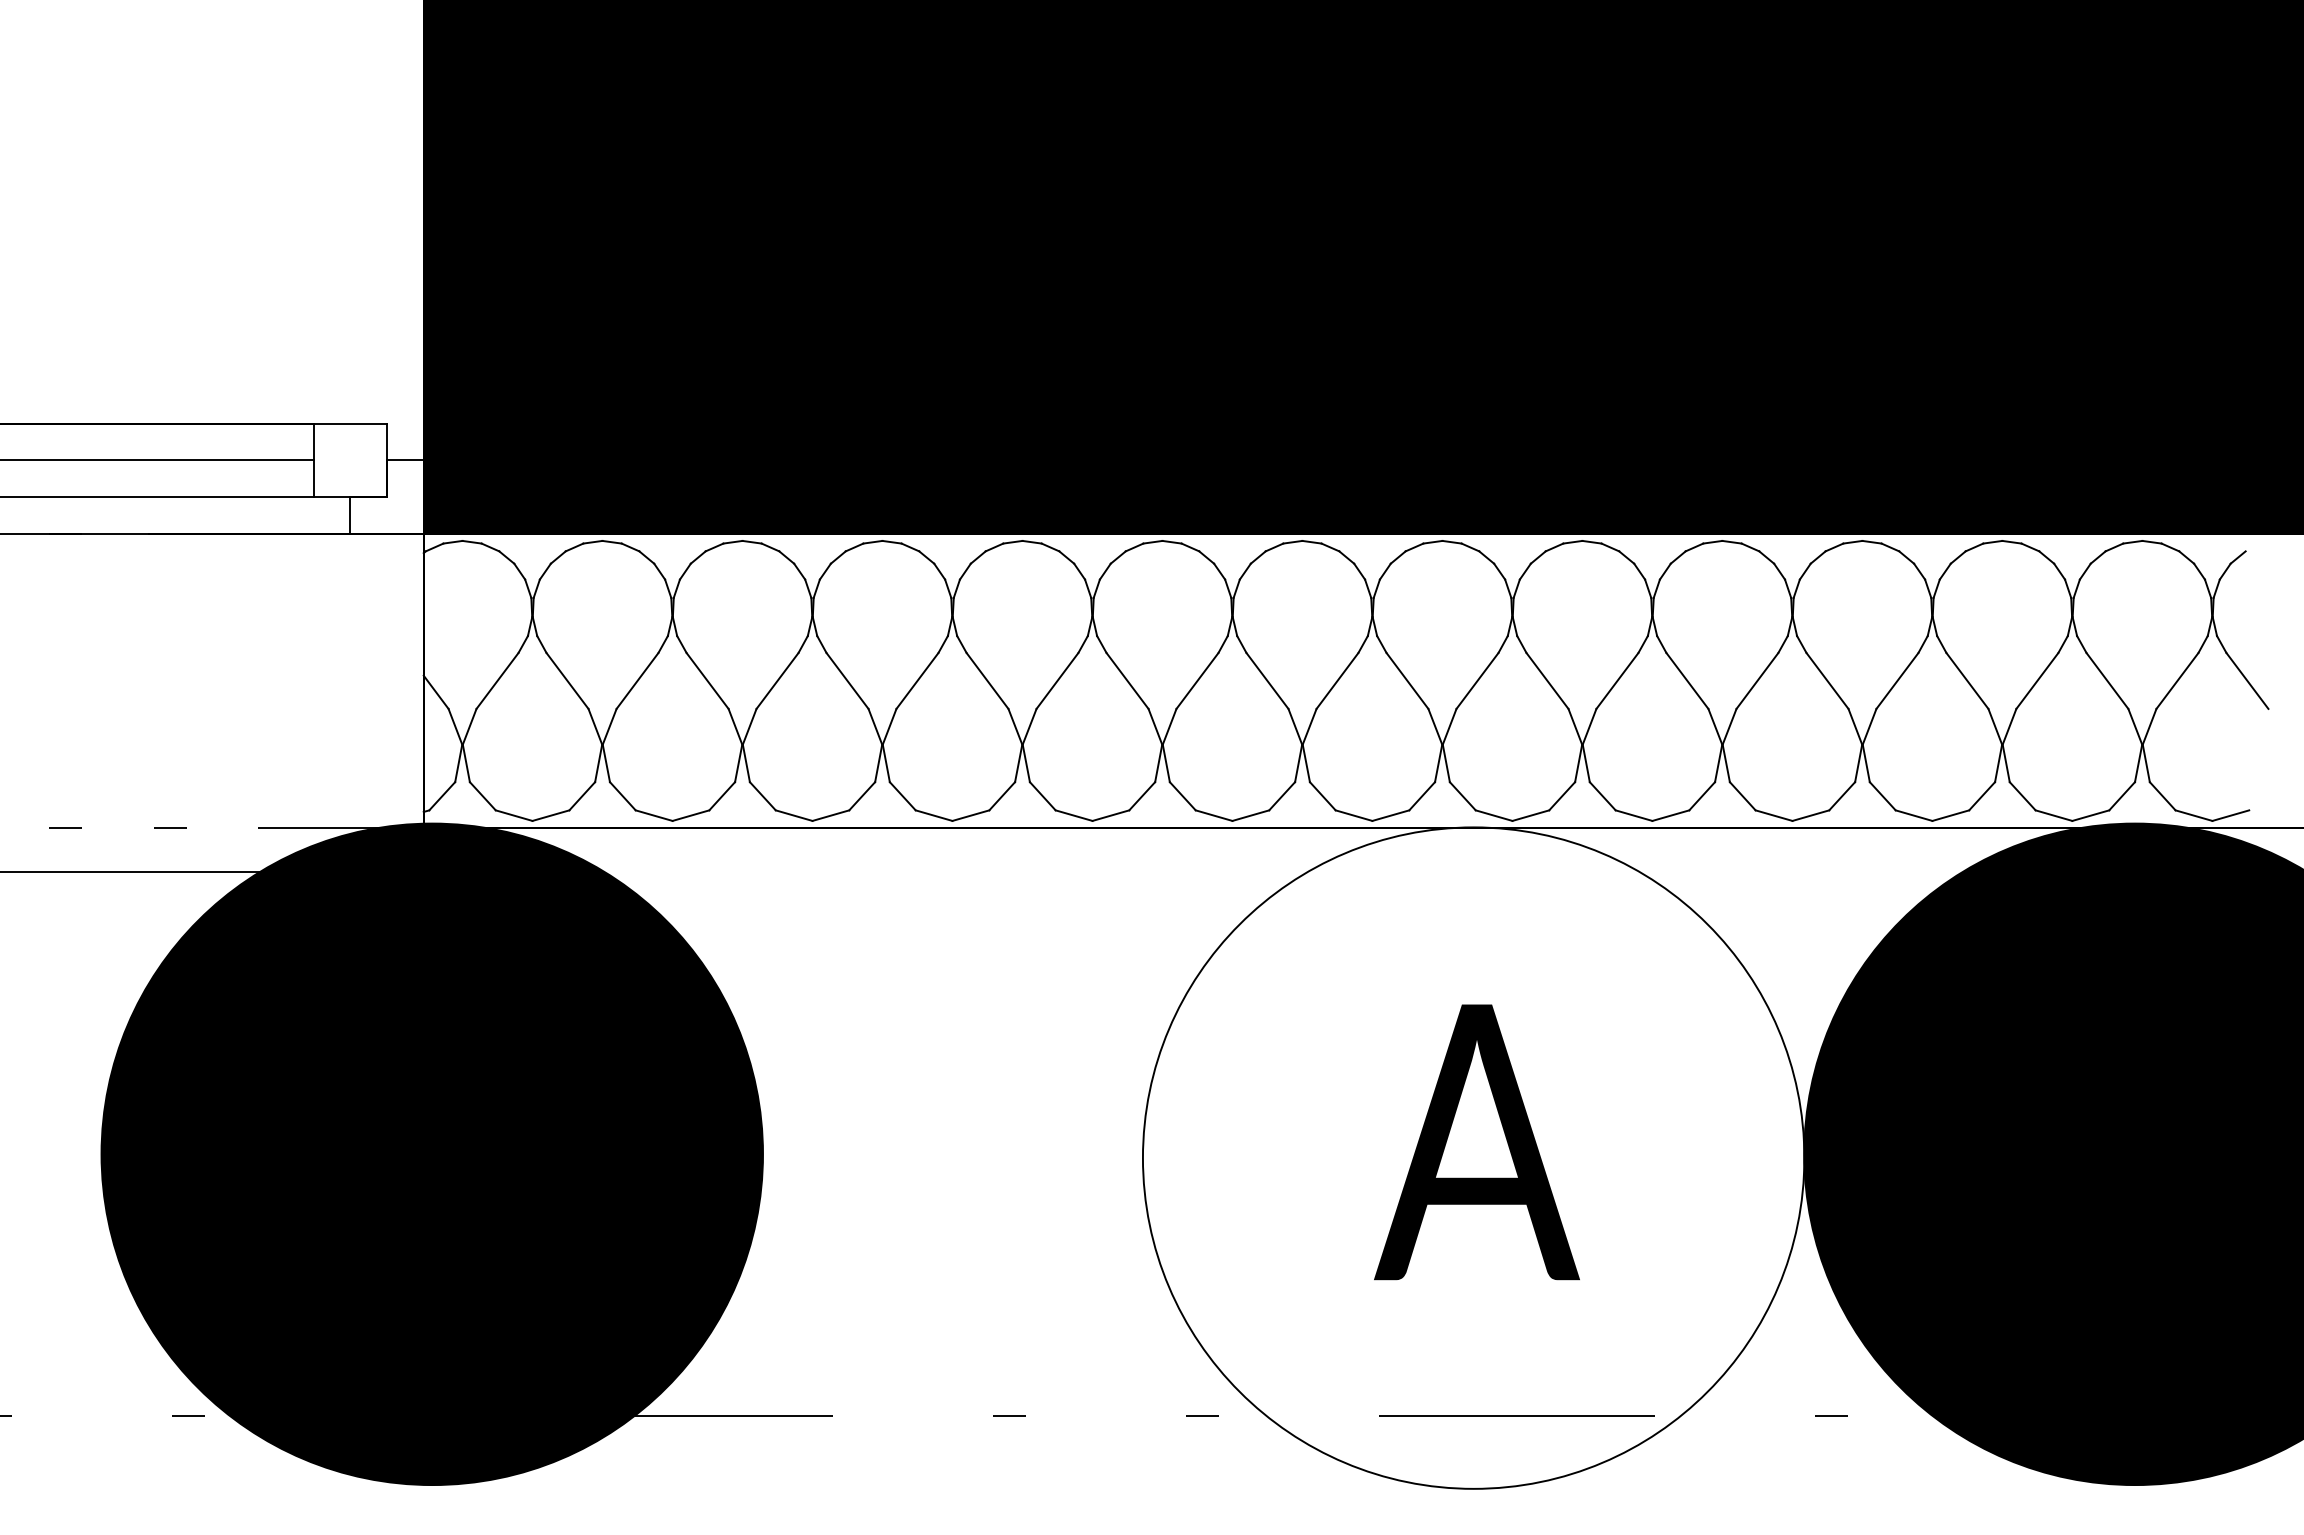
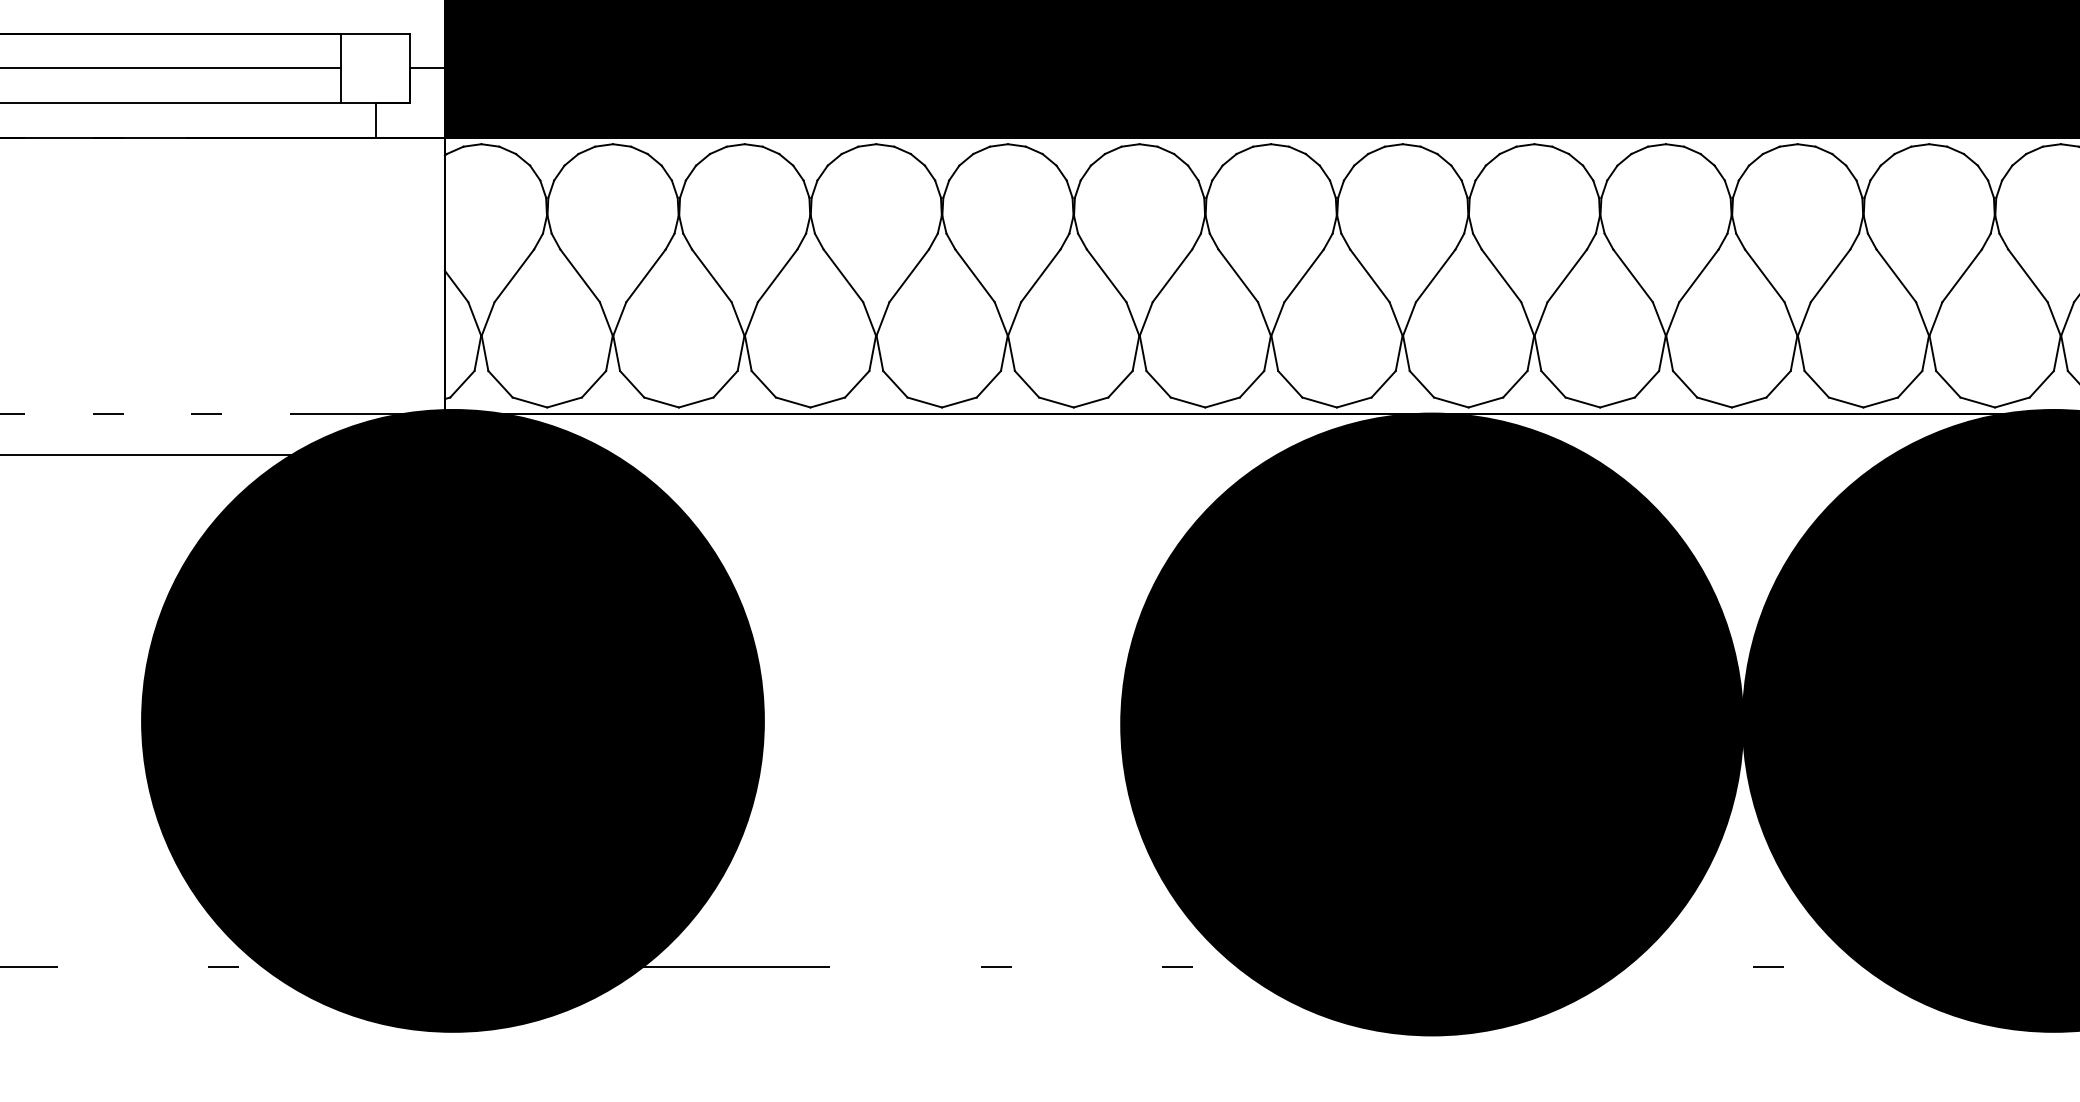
fill: (1473, 1157) -> (1431, 723), added

